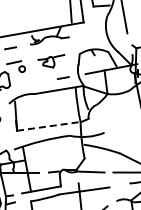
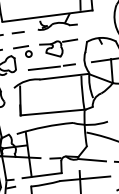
part: (51, 61) -> (58, 47), size x1.43
line: (38, 82) -> (44, 68), added
line: (49, 126) -> (53, 112), dashed -> solid

